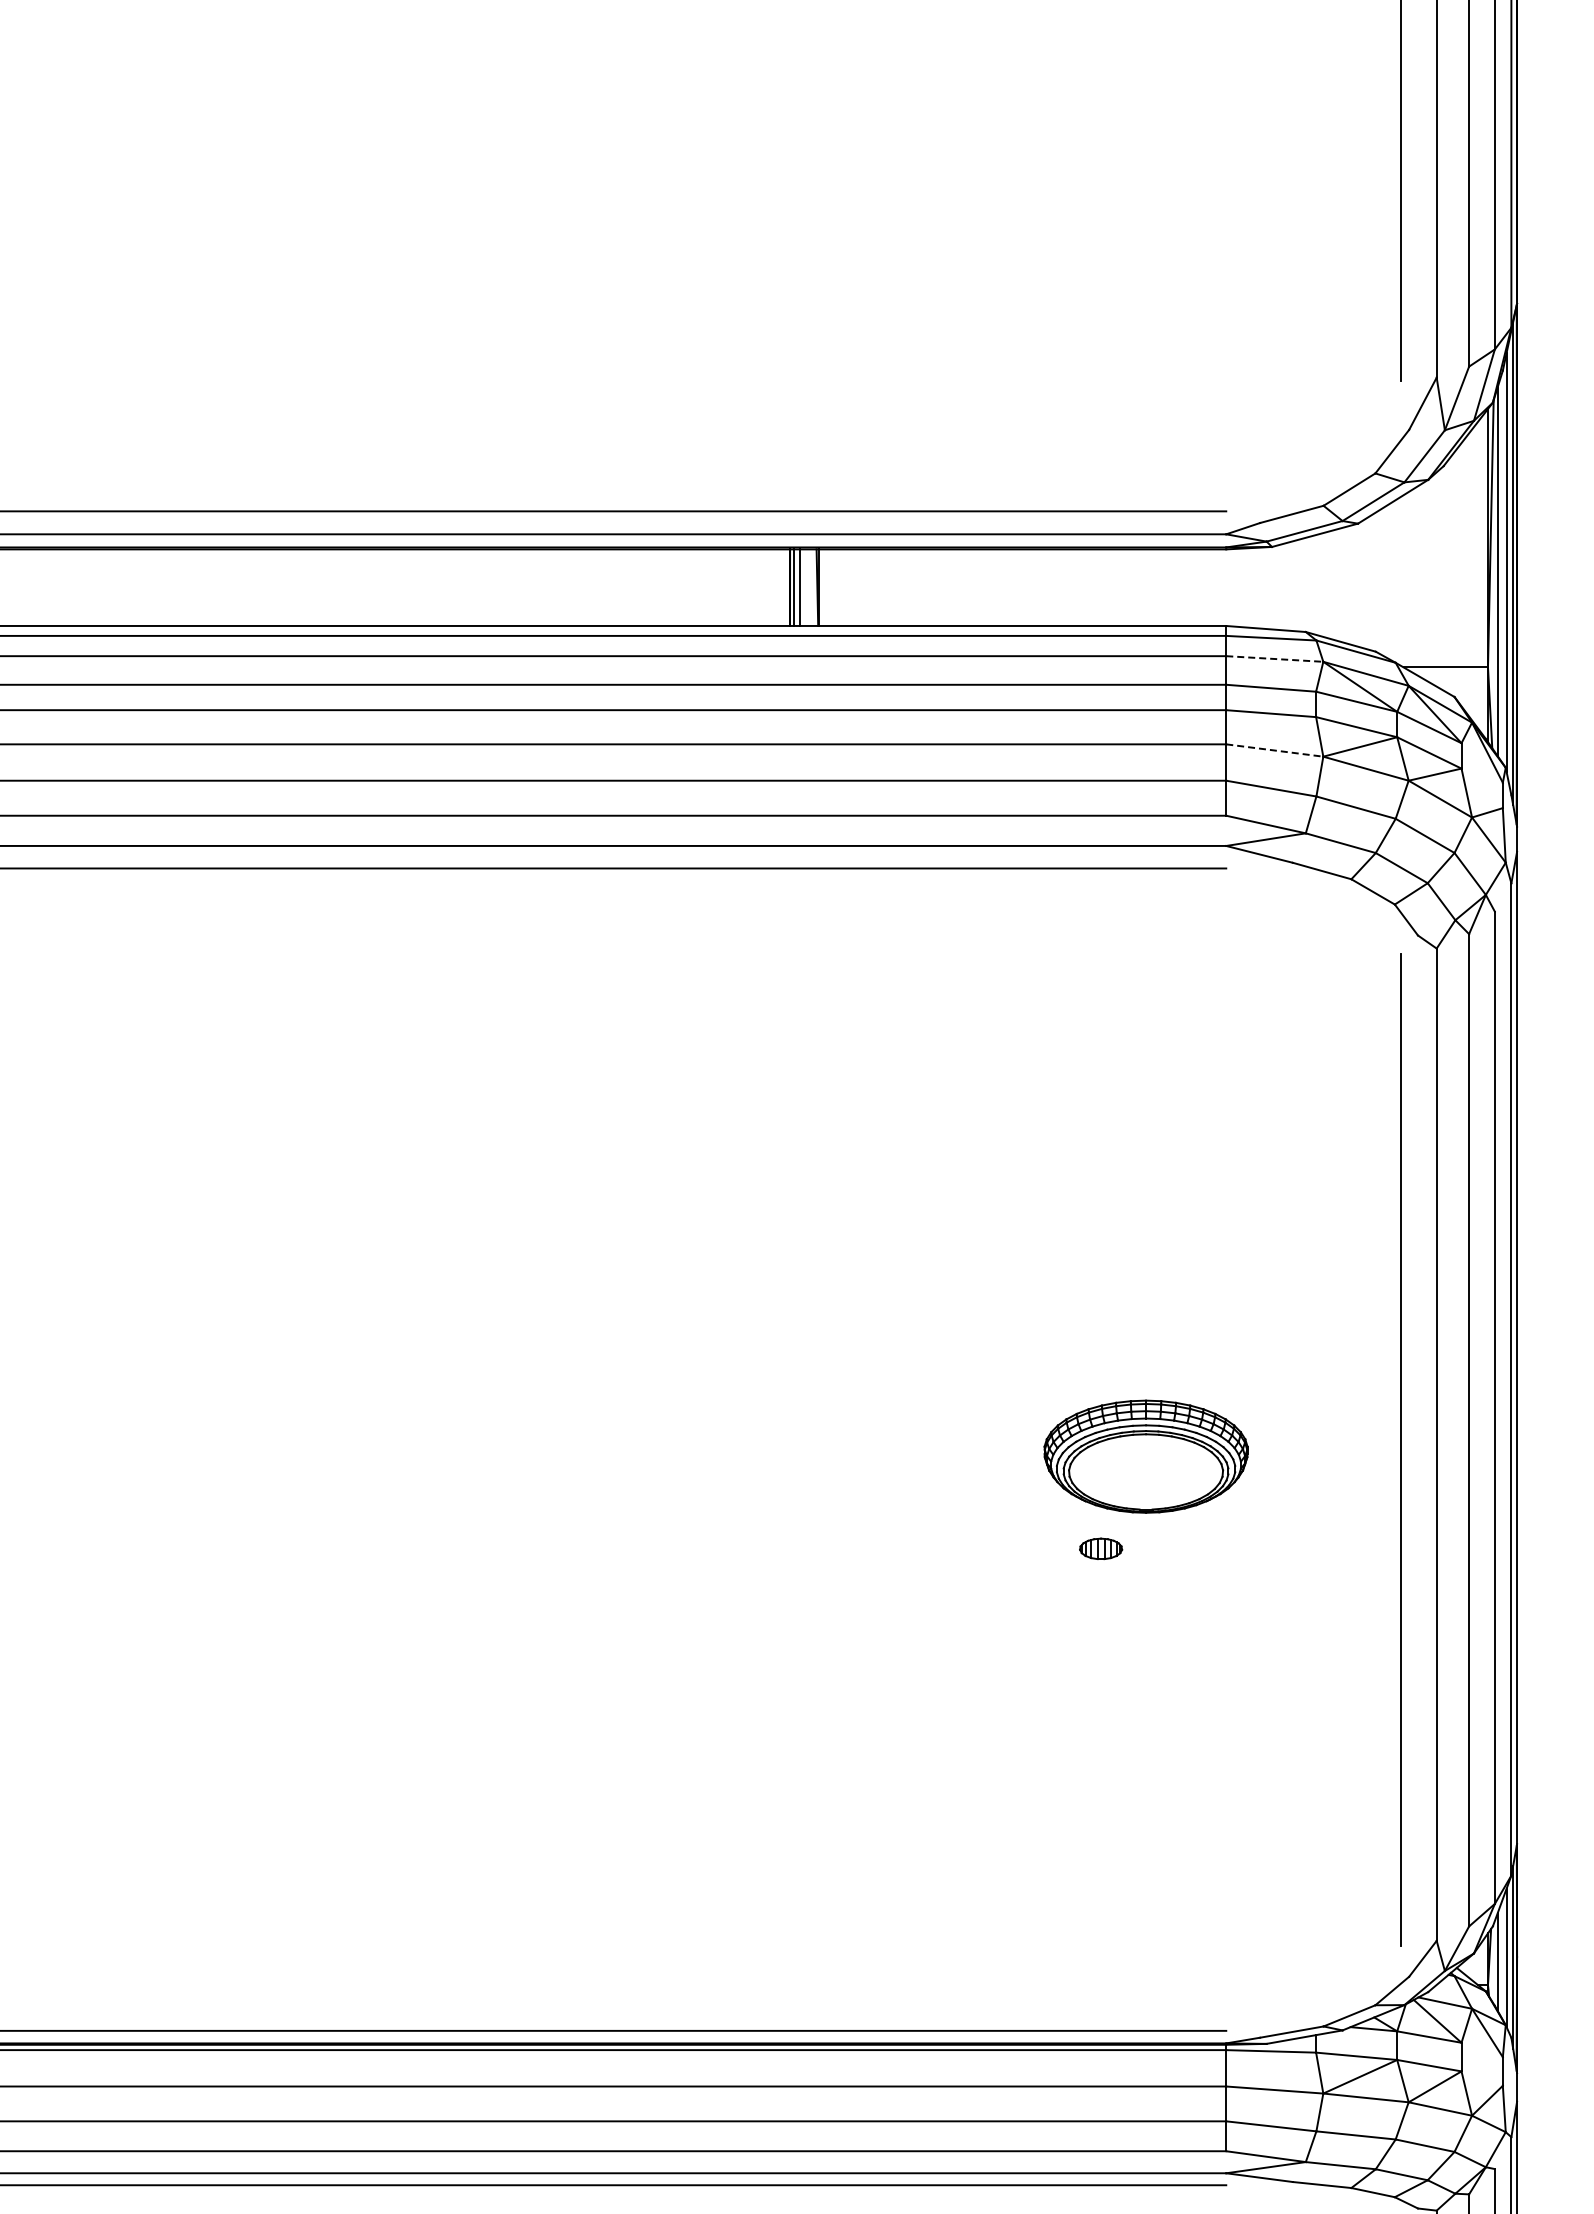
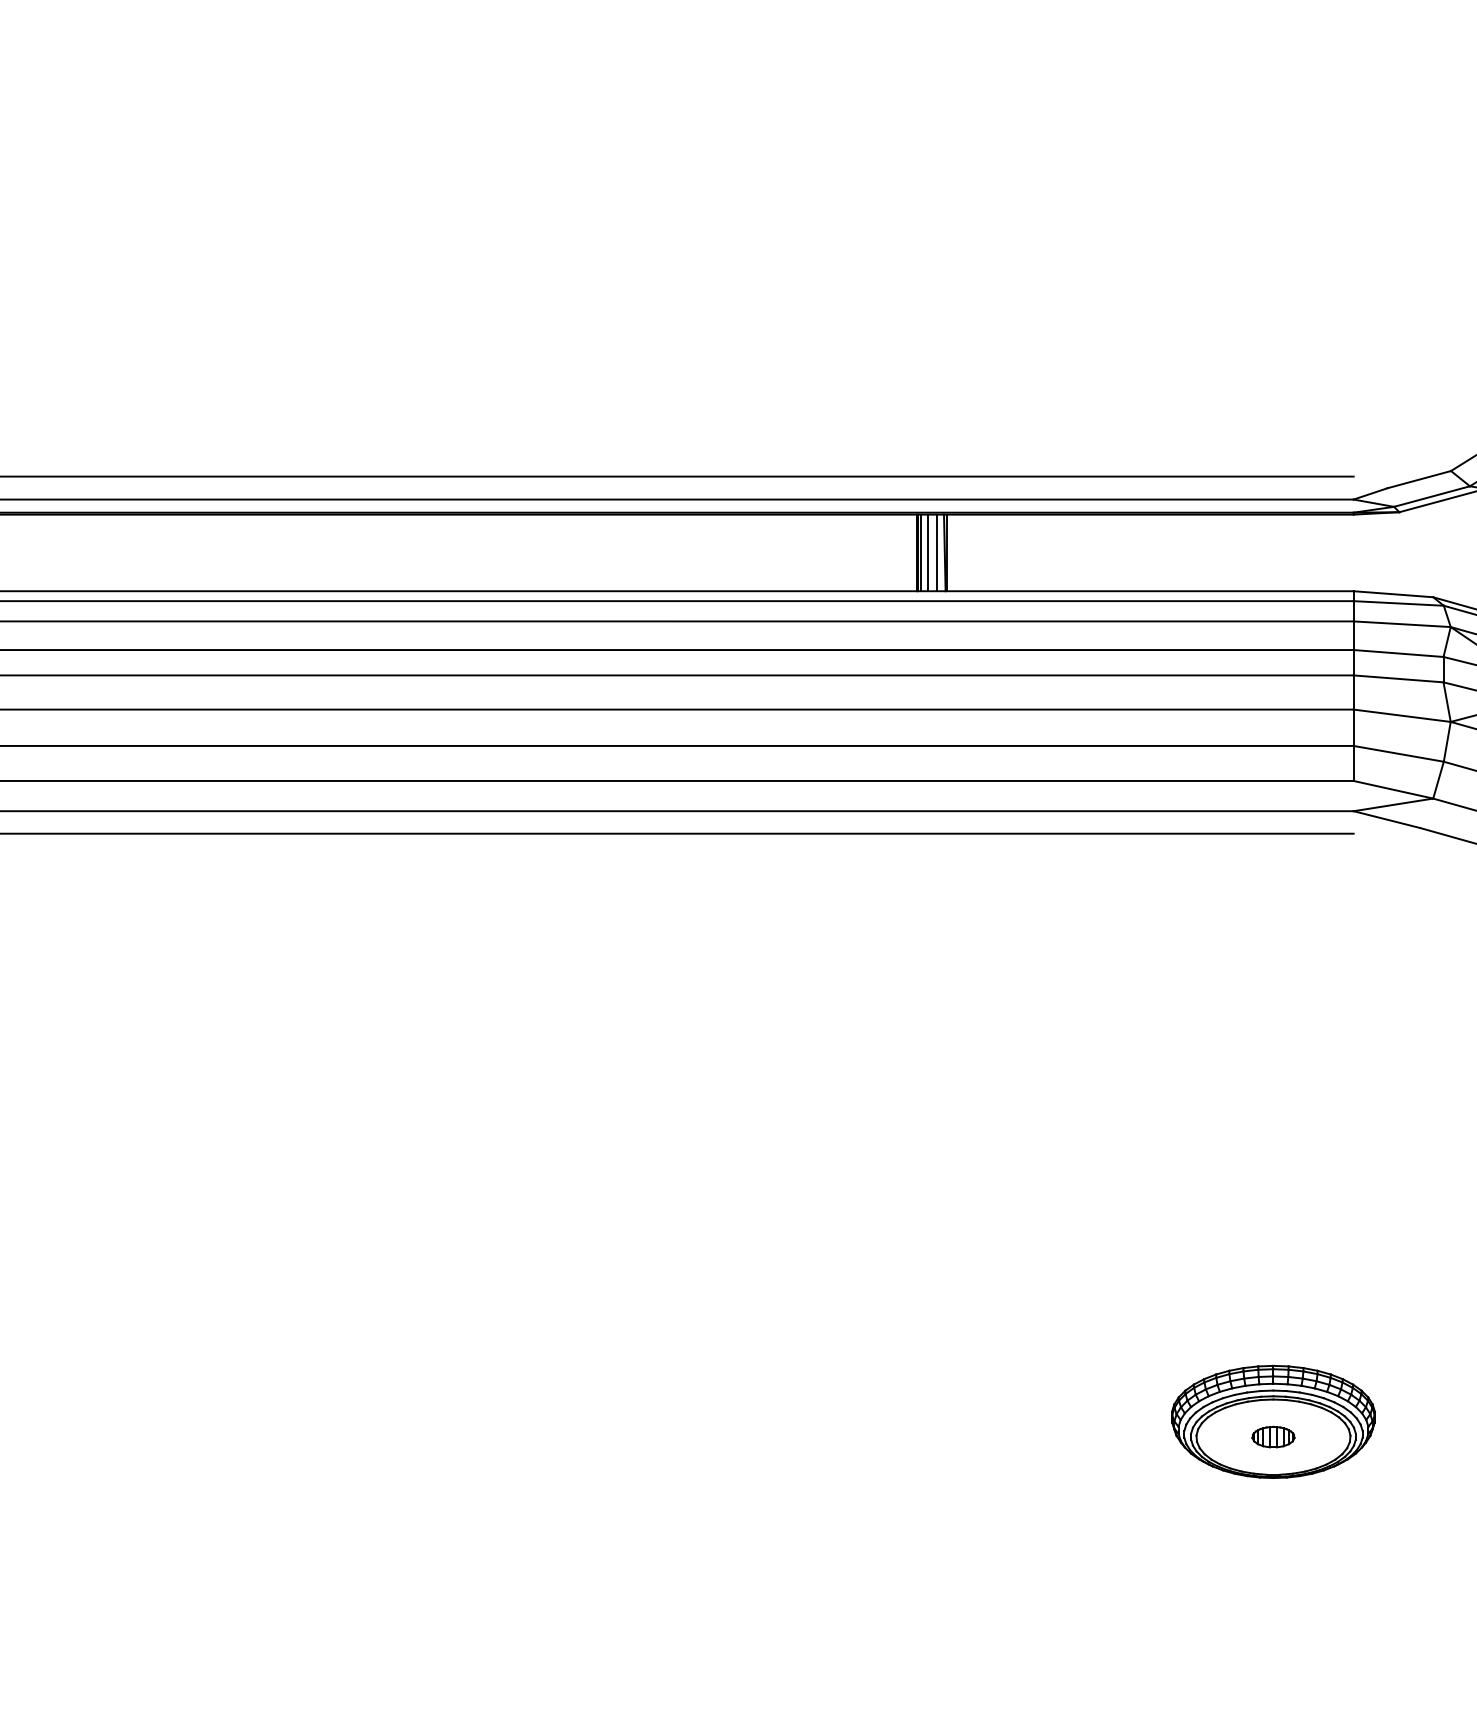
line: (809, 587) -> (936, 552), added
line: (1274, 659) -> (1401, 624), dashed -> solid
line: (1274, 750) -> (1401, 715), dashed -> solid
part: (1101, 1548) -> (1273, 1436), moved

